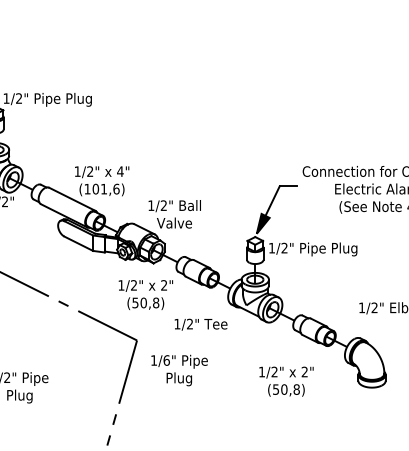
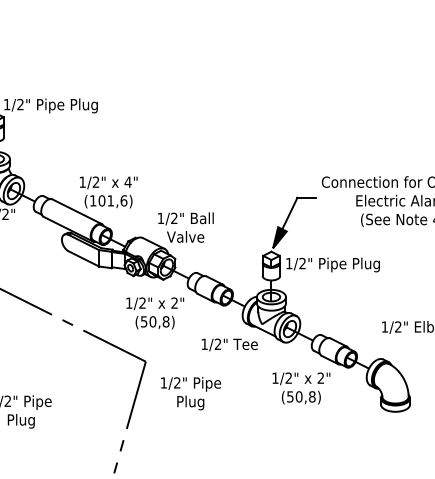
text: (200, 324) -> (229, 344), moved
text: (166, 360) -> (177, 382), 1/6" -> 1/2"
text: (286, 381) -> (301, 388), moved

